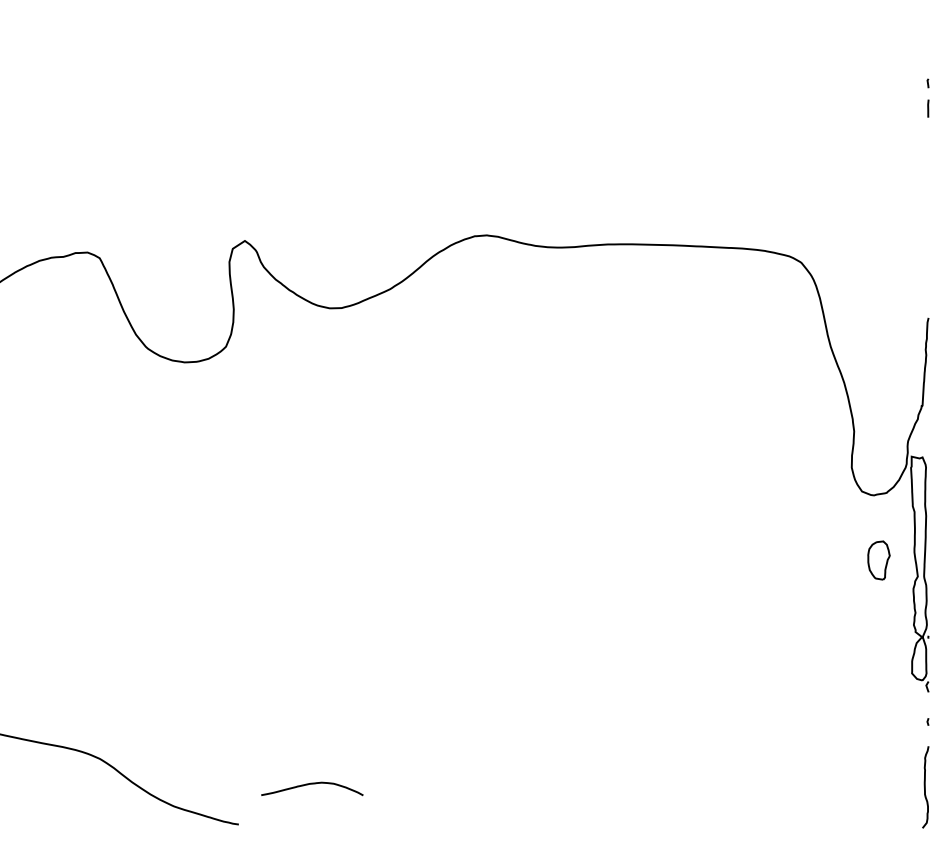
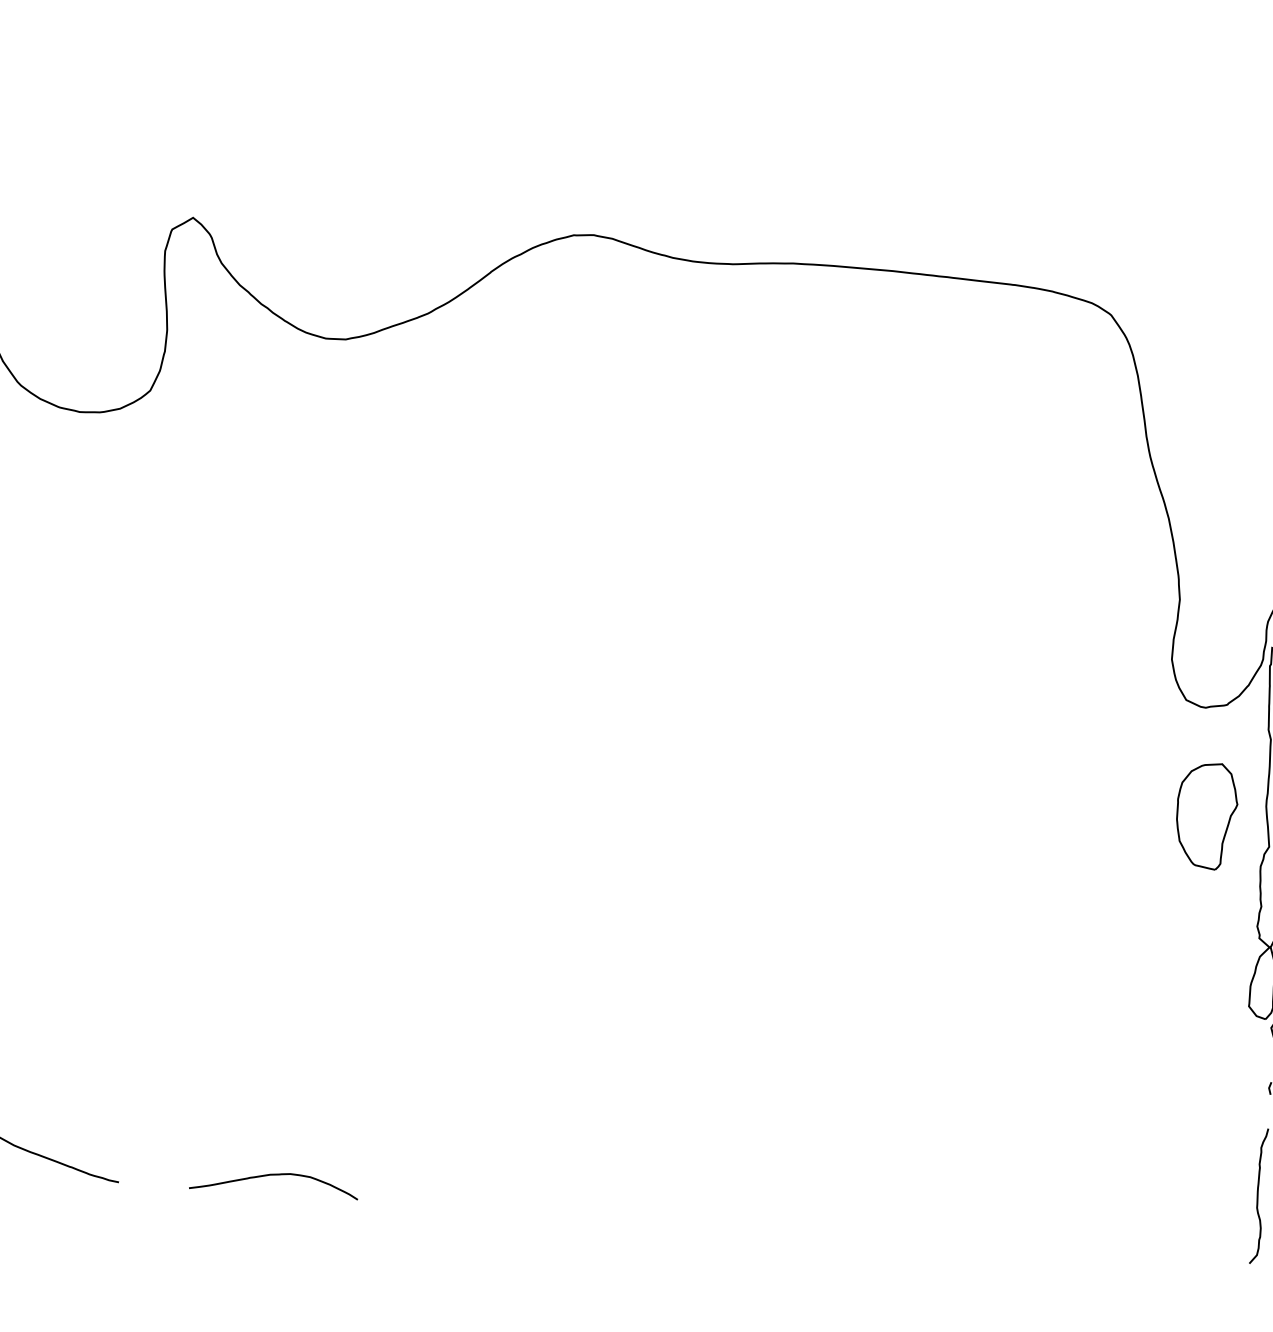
part: (878, 560) -> (1205, 815), size x1.67
curve: (312, 784) -> (274, 1176), moved

